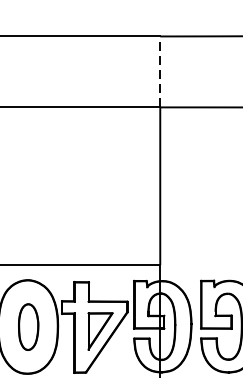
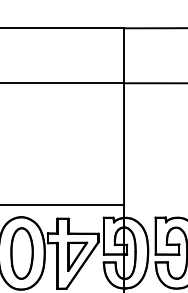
line: (160, 71) -> (124, 55), dashed -> solid
part: (27, 327) -> (21, 253), size x1.43

